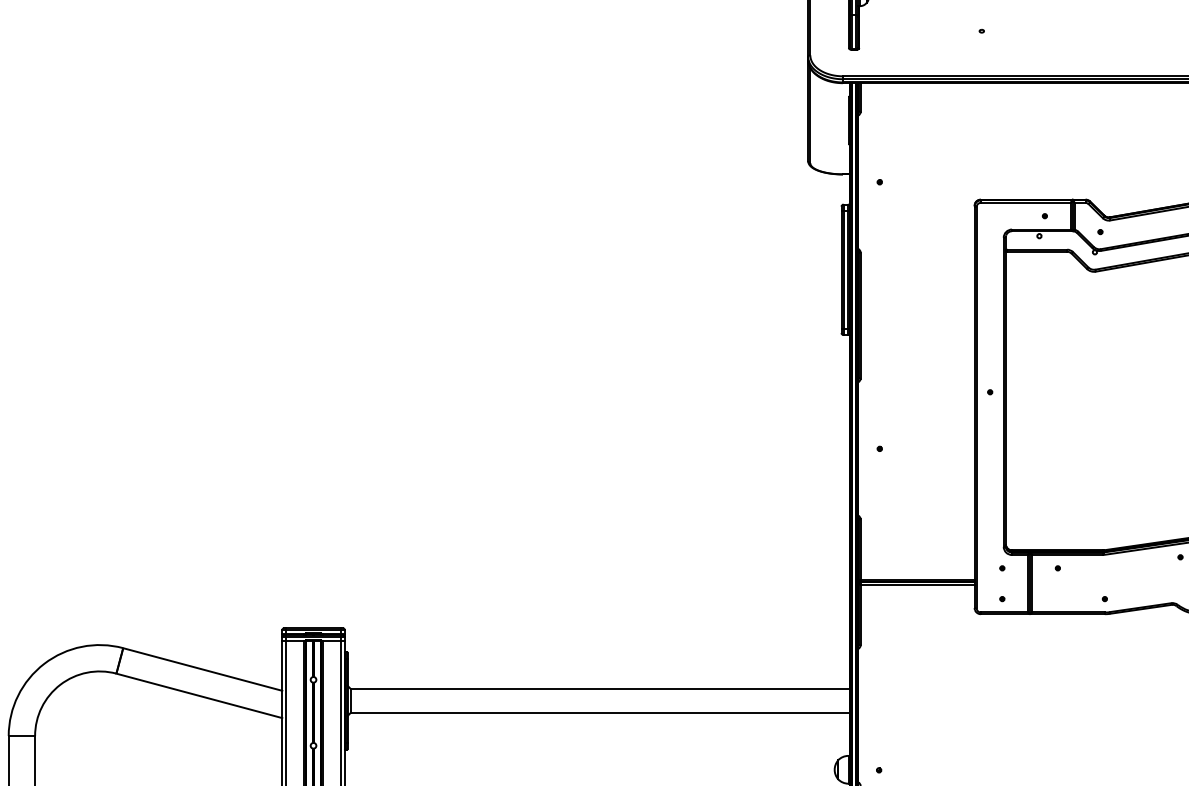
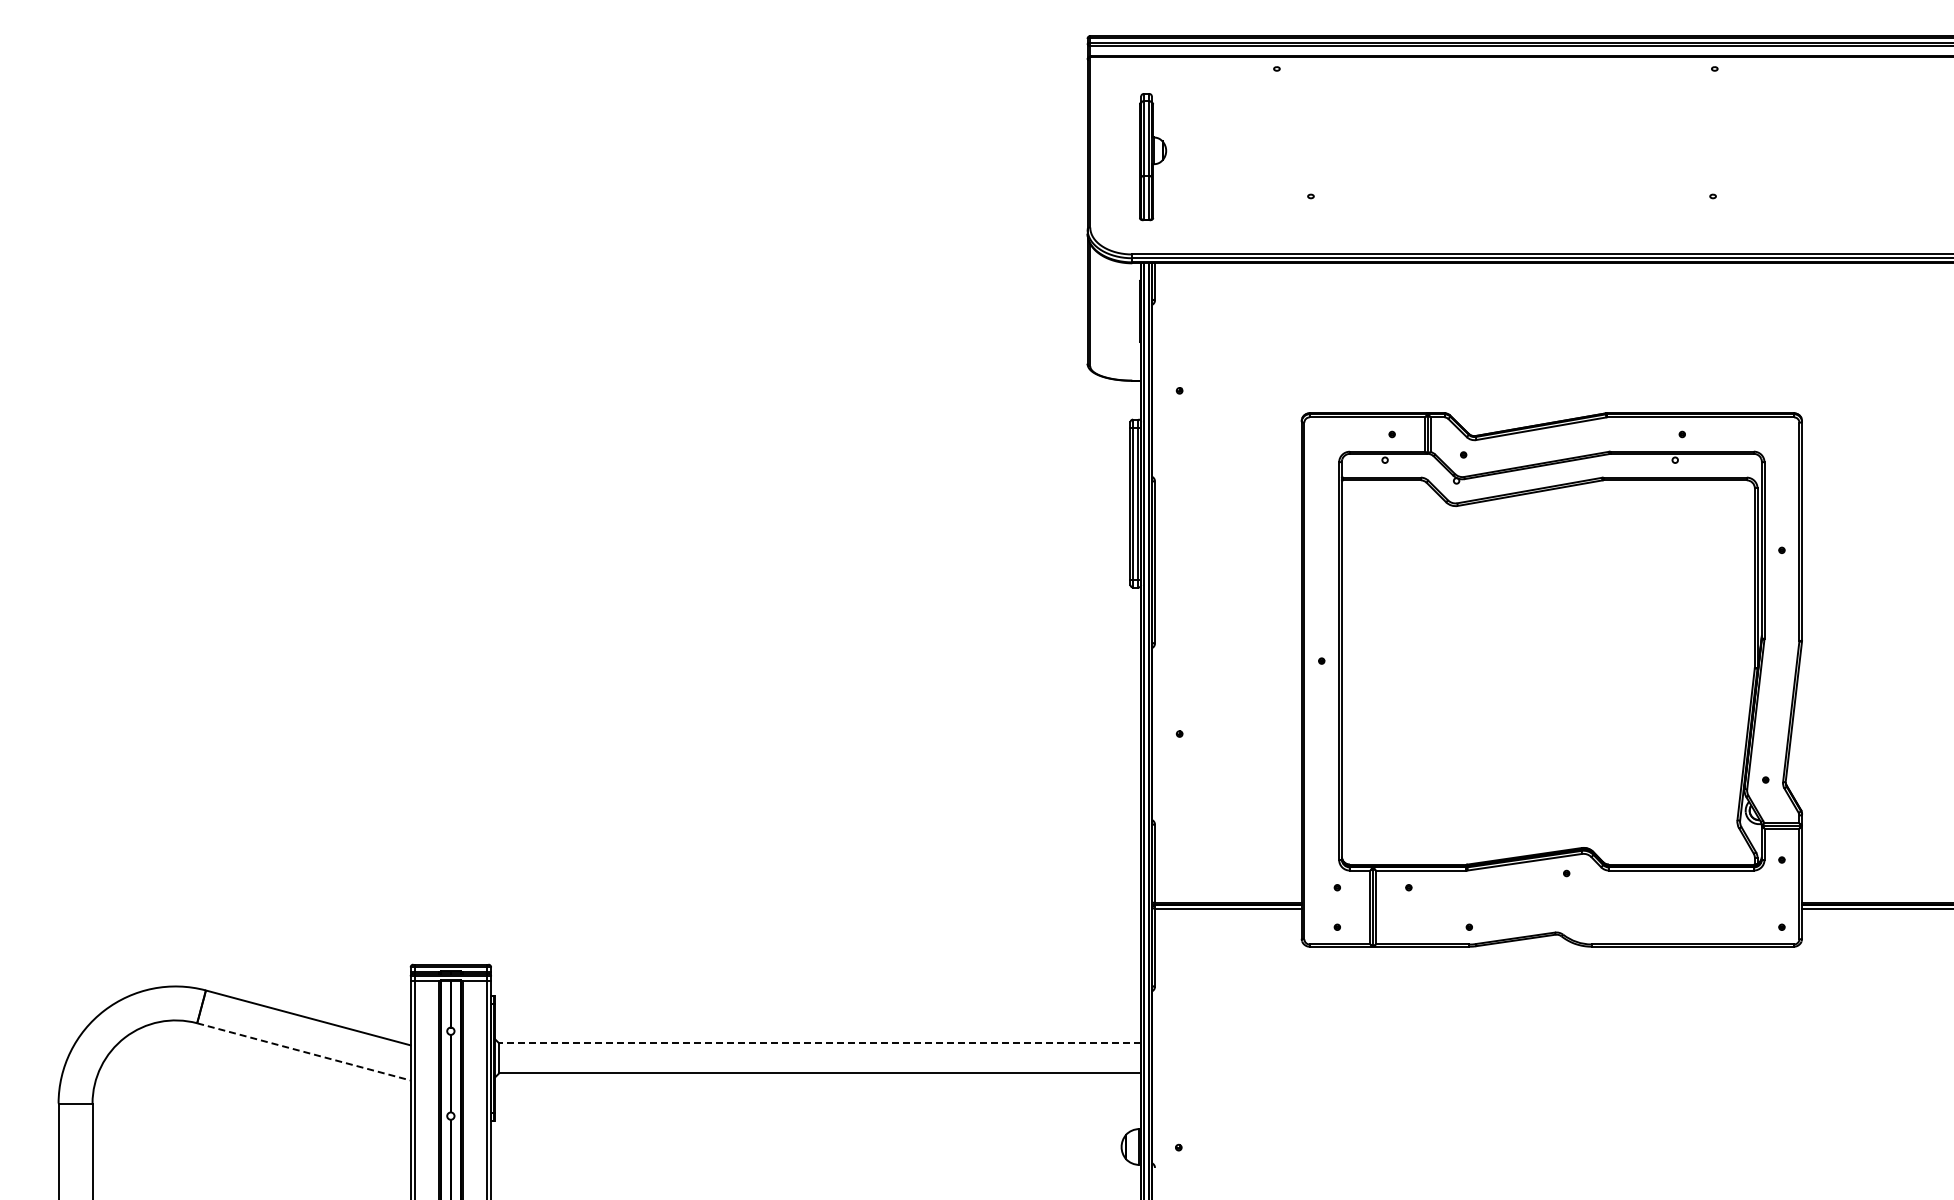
line: (599, 689) -> (819, 1043), solid -> dashed
line: (199, 695) -> (303, 1051), solid -> dashed

